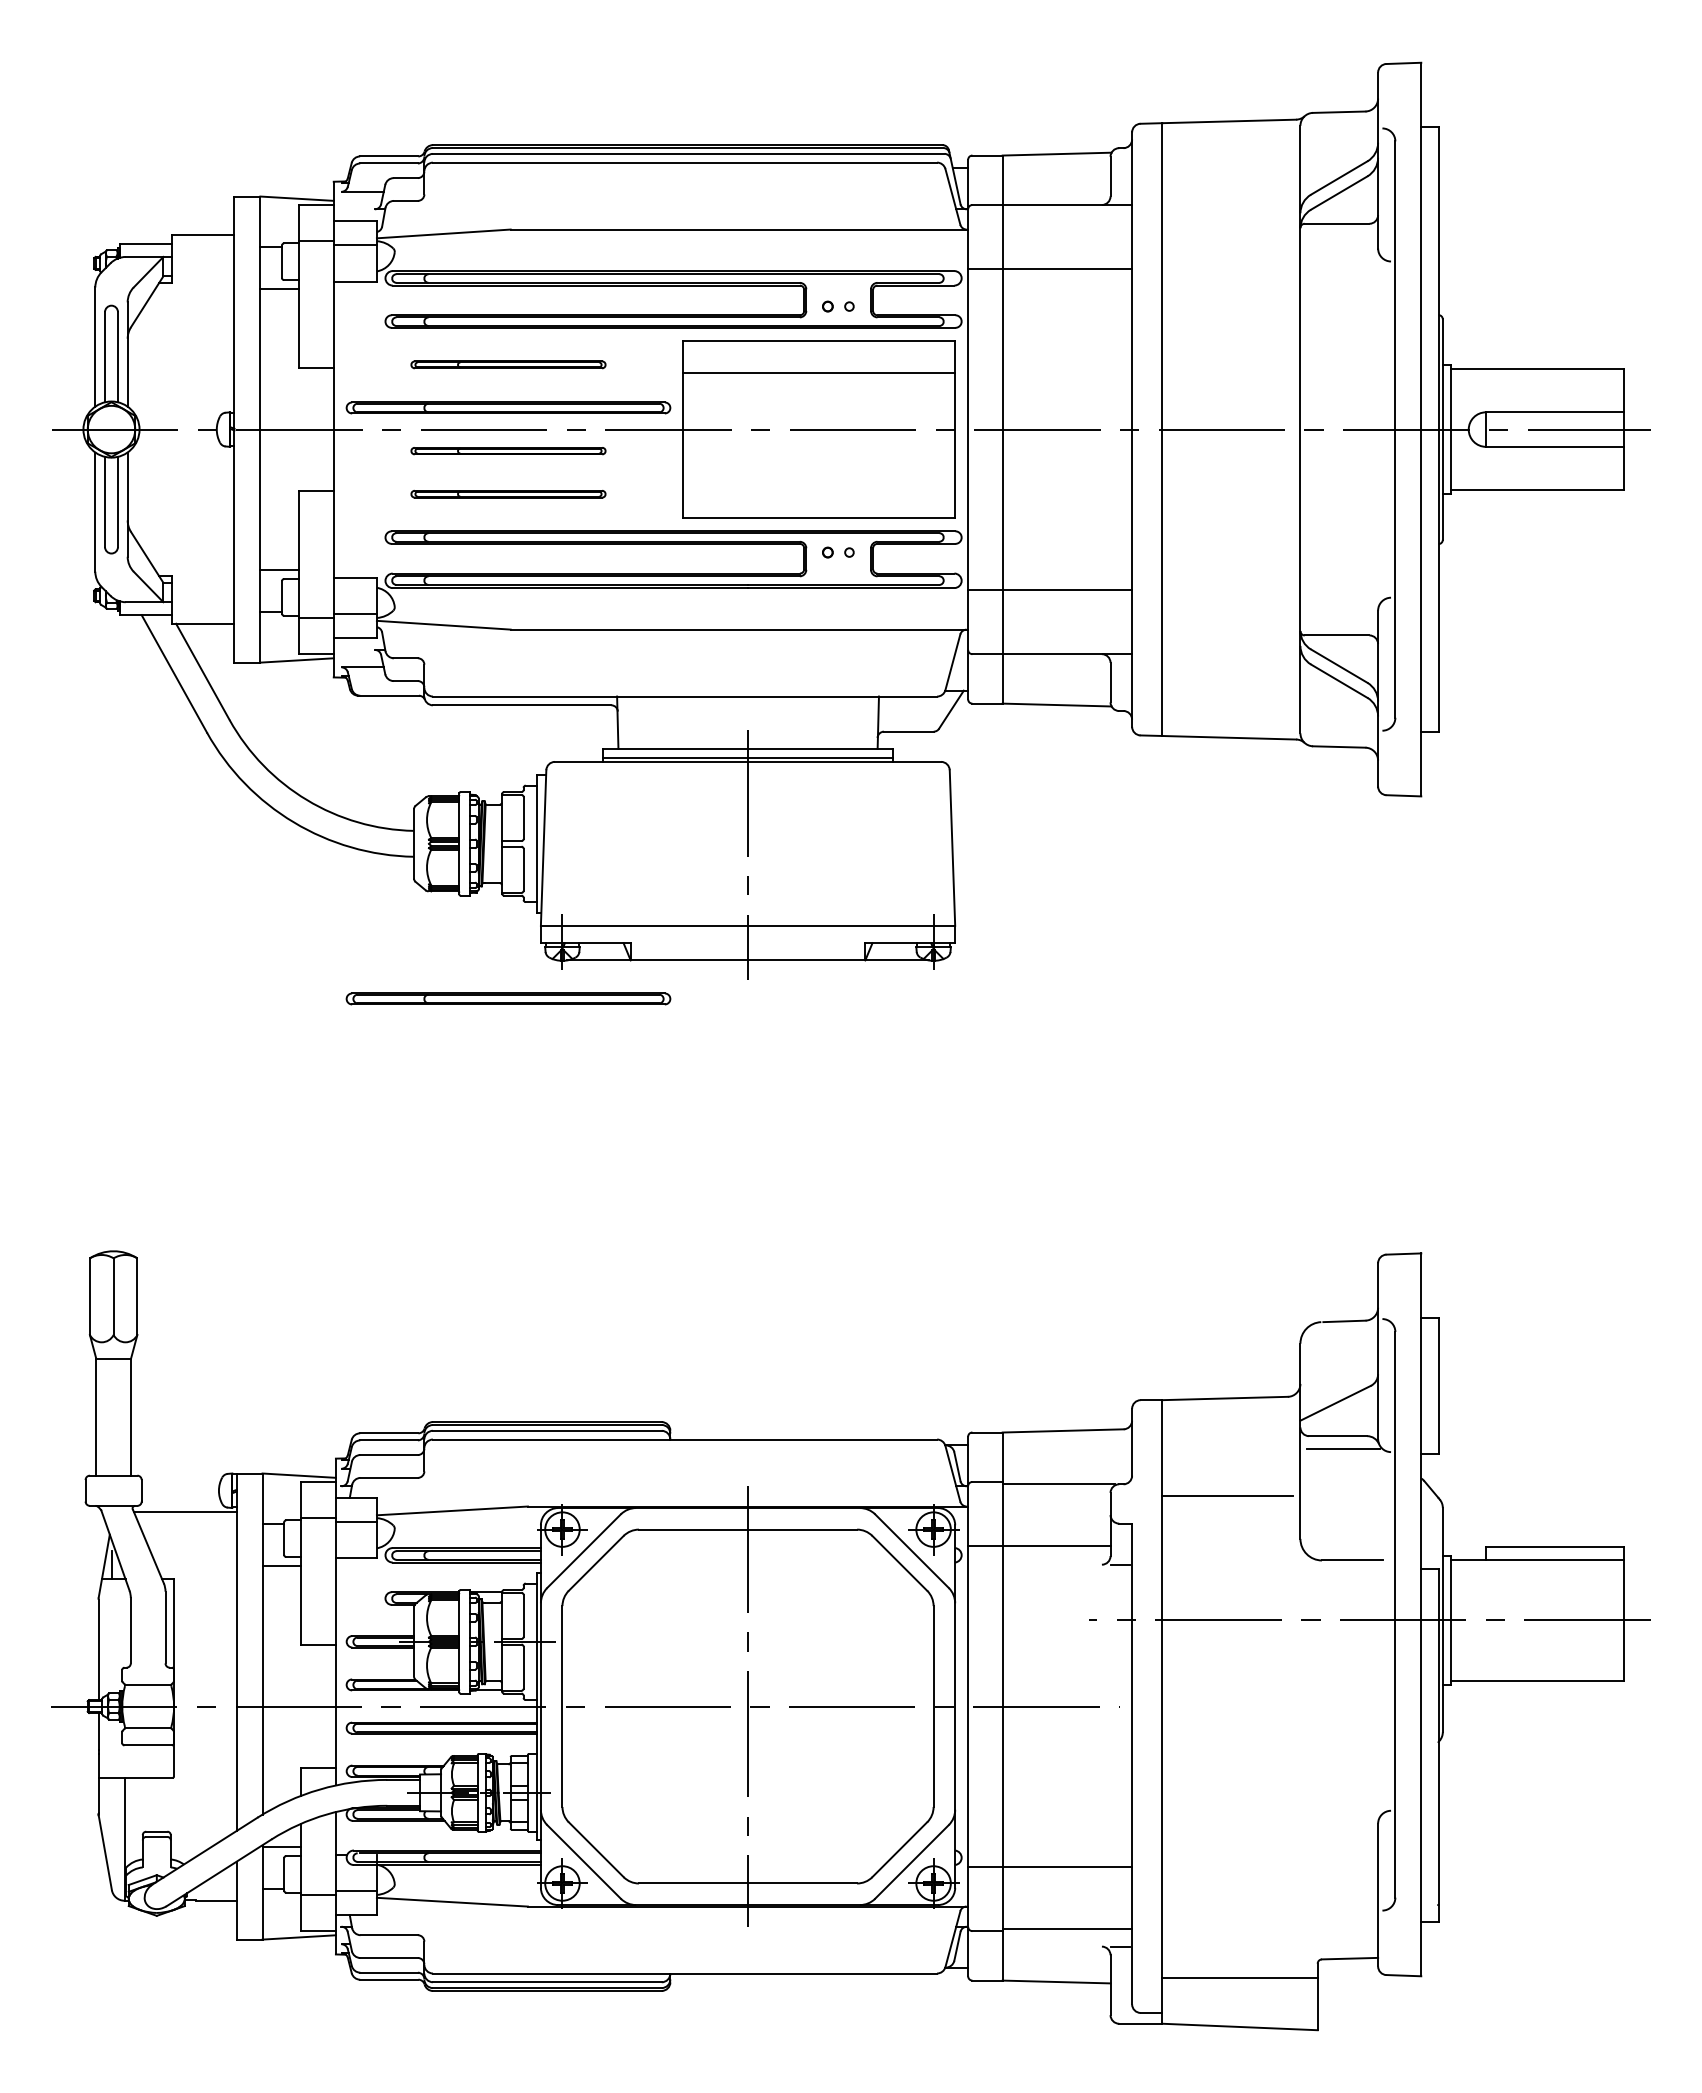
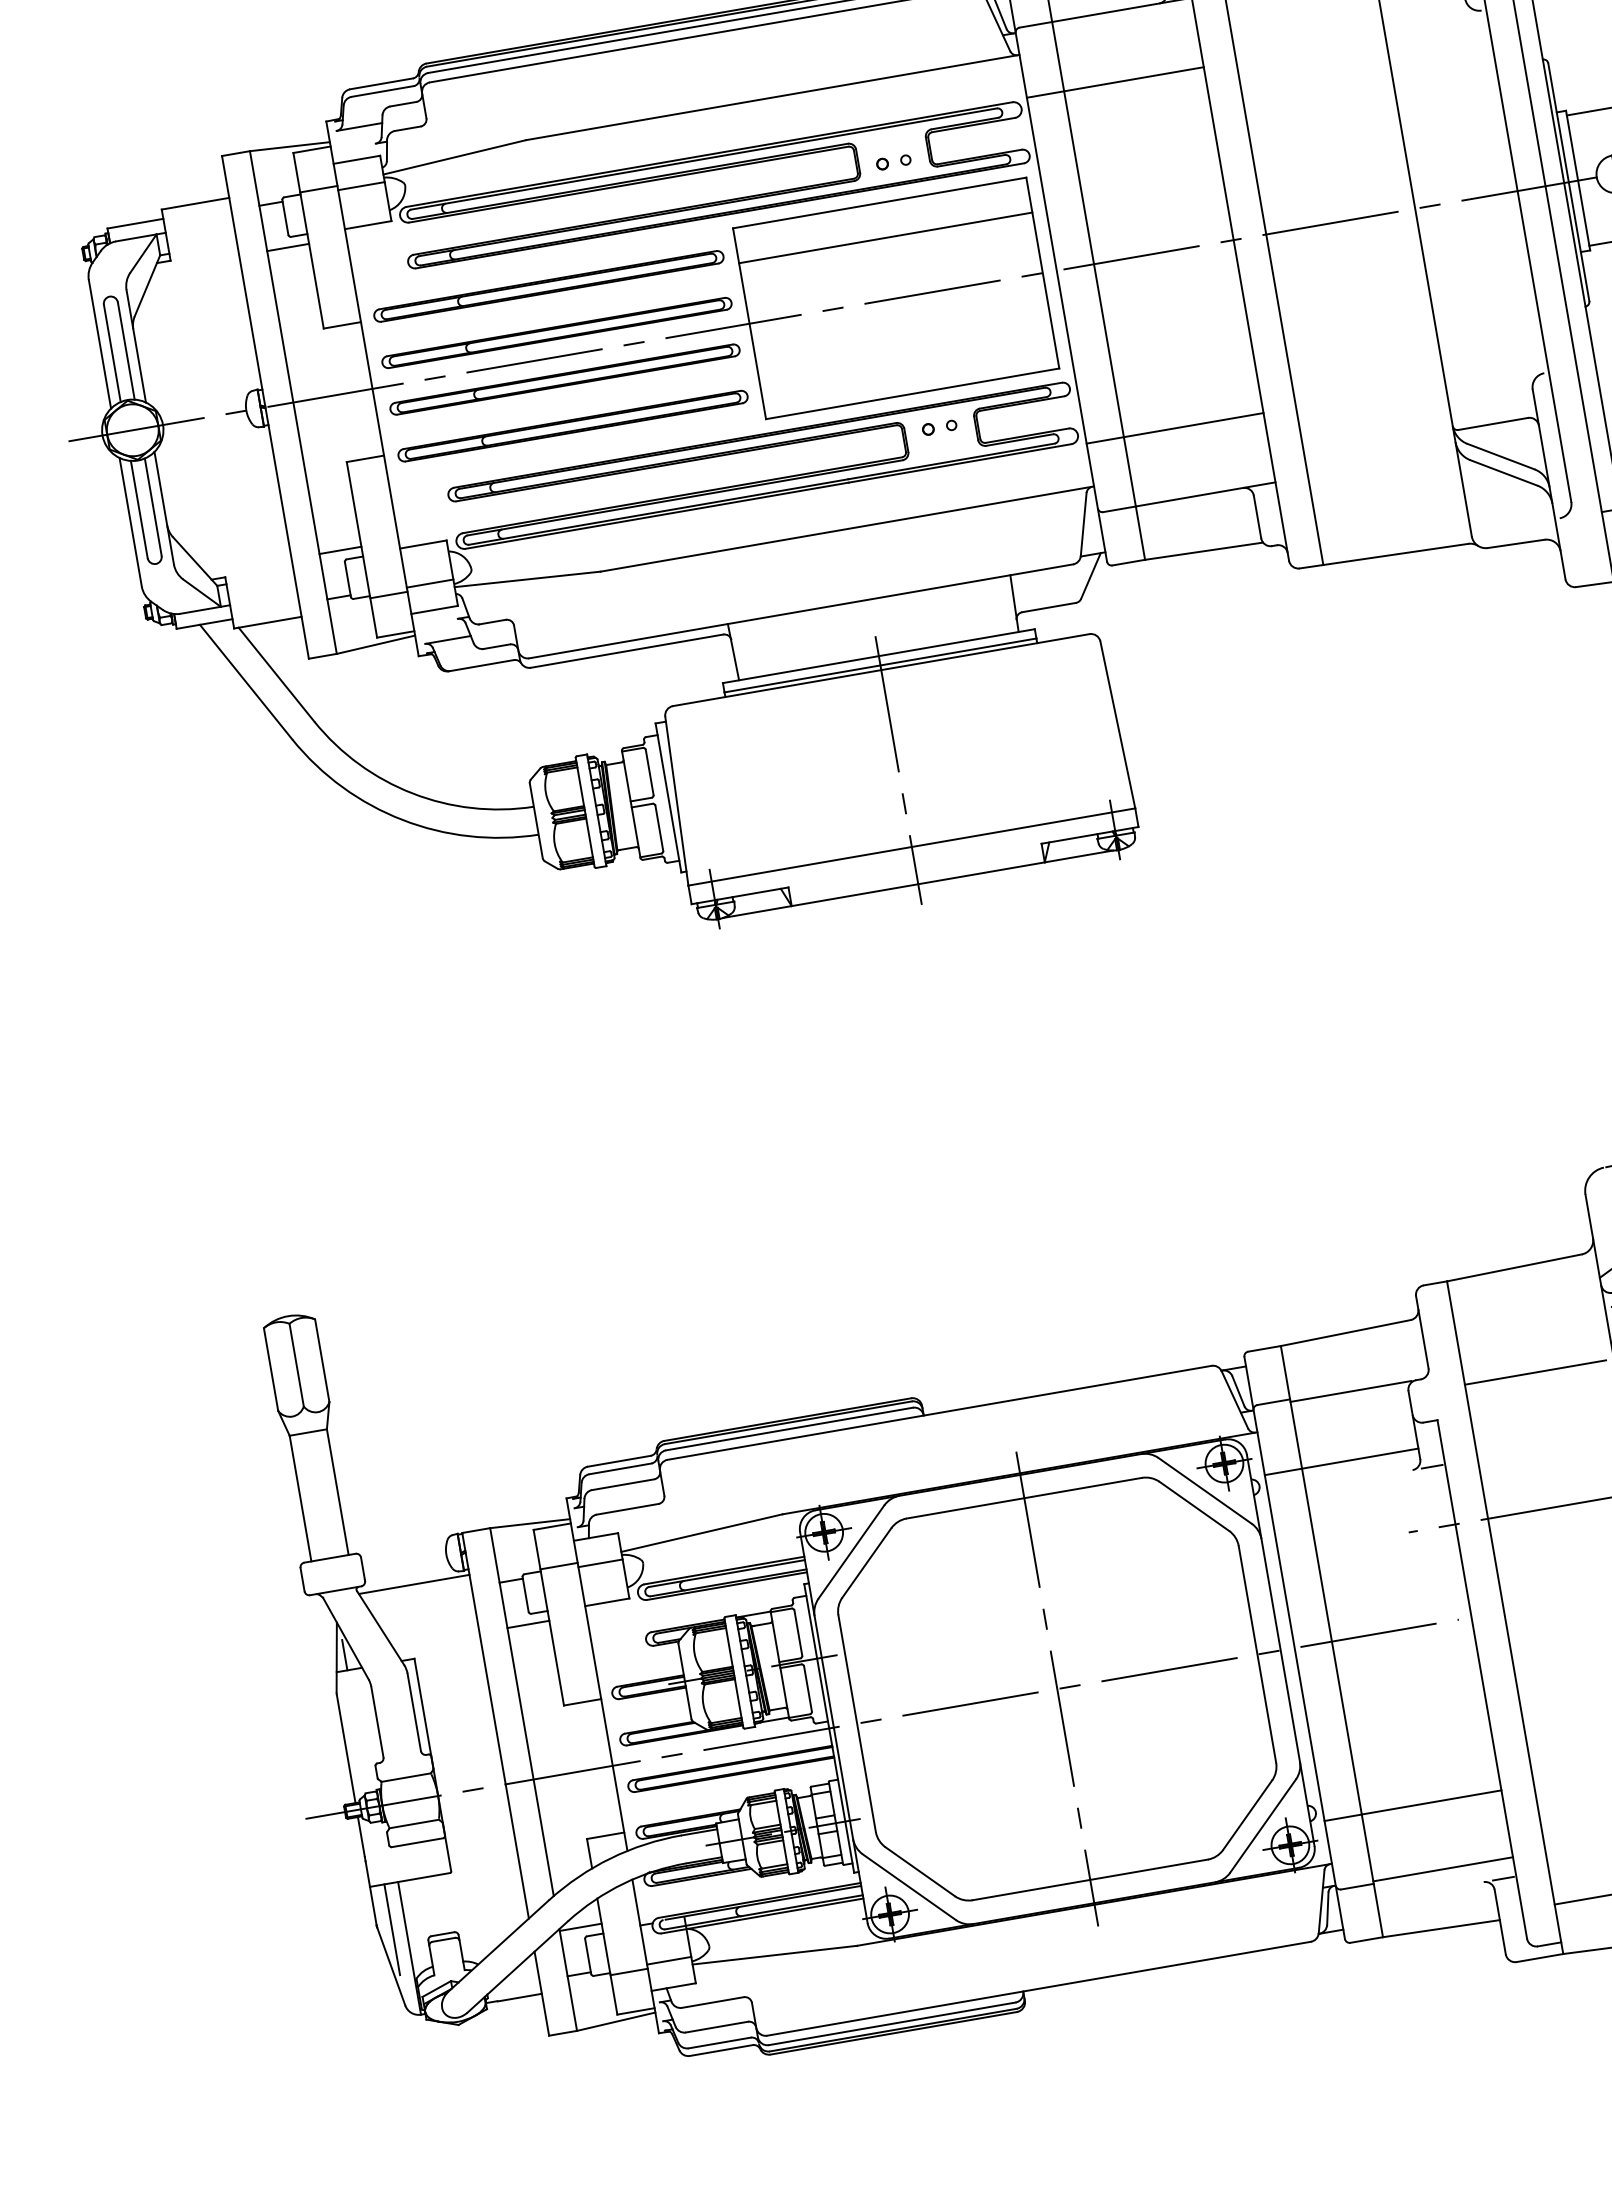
part: (508, 364) -> (548, 286), size x1.67
part: (508, 450) -> (564, 378), size x1.67
part: (508, 493) -> (572, 425), size x1.67
part: (508, 998) -> (666, 969), removed
line: (111, 1819) -> (391, 1929), added

